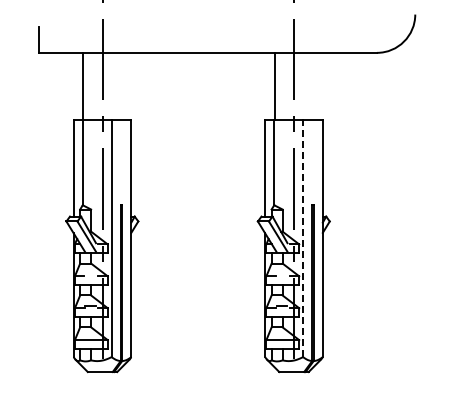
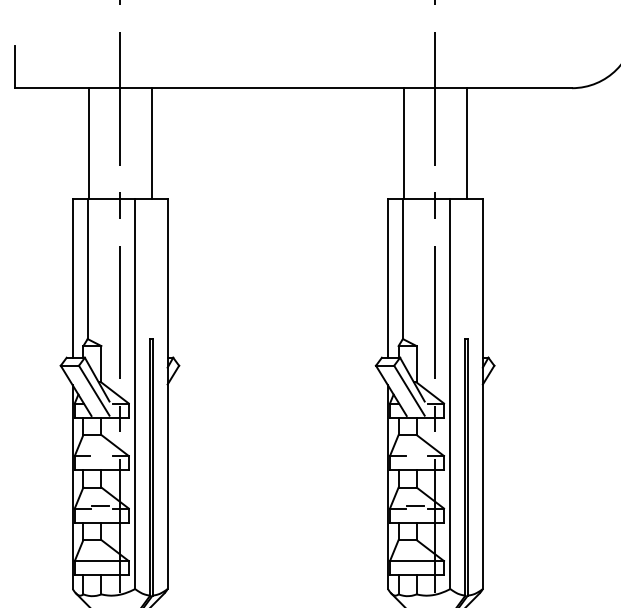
line: (121, 86) -> (151, 143), added
line: (313, 86) -> (467, 143), added
line: (303, 238) -> (451, 393), dashed -> solid

